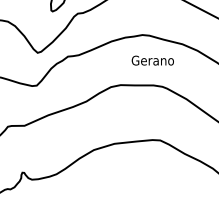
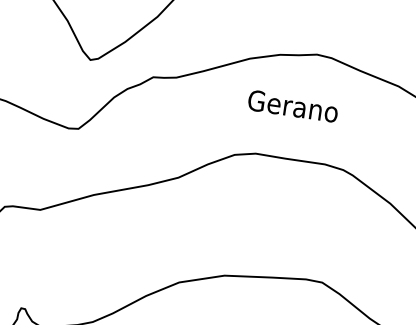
text: (152, 60) -> (292, 105), moved

